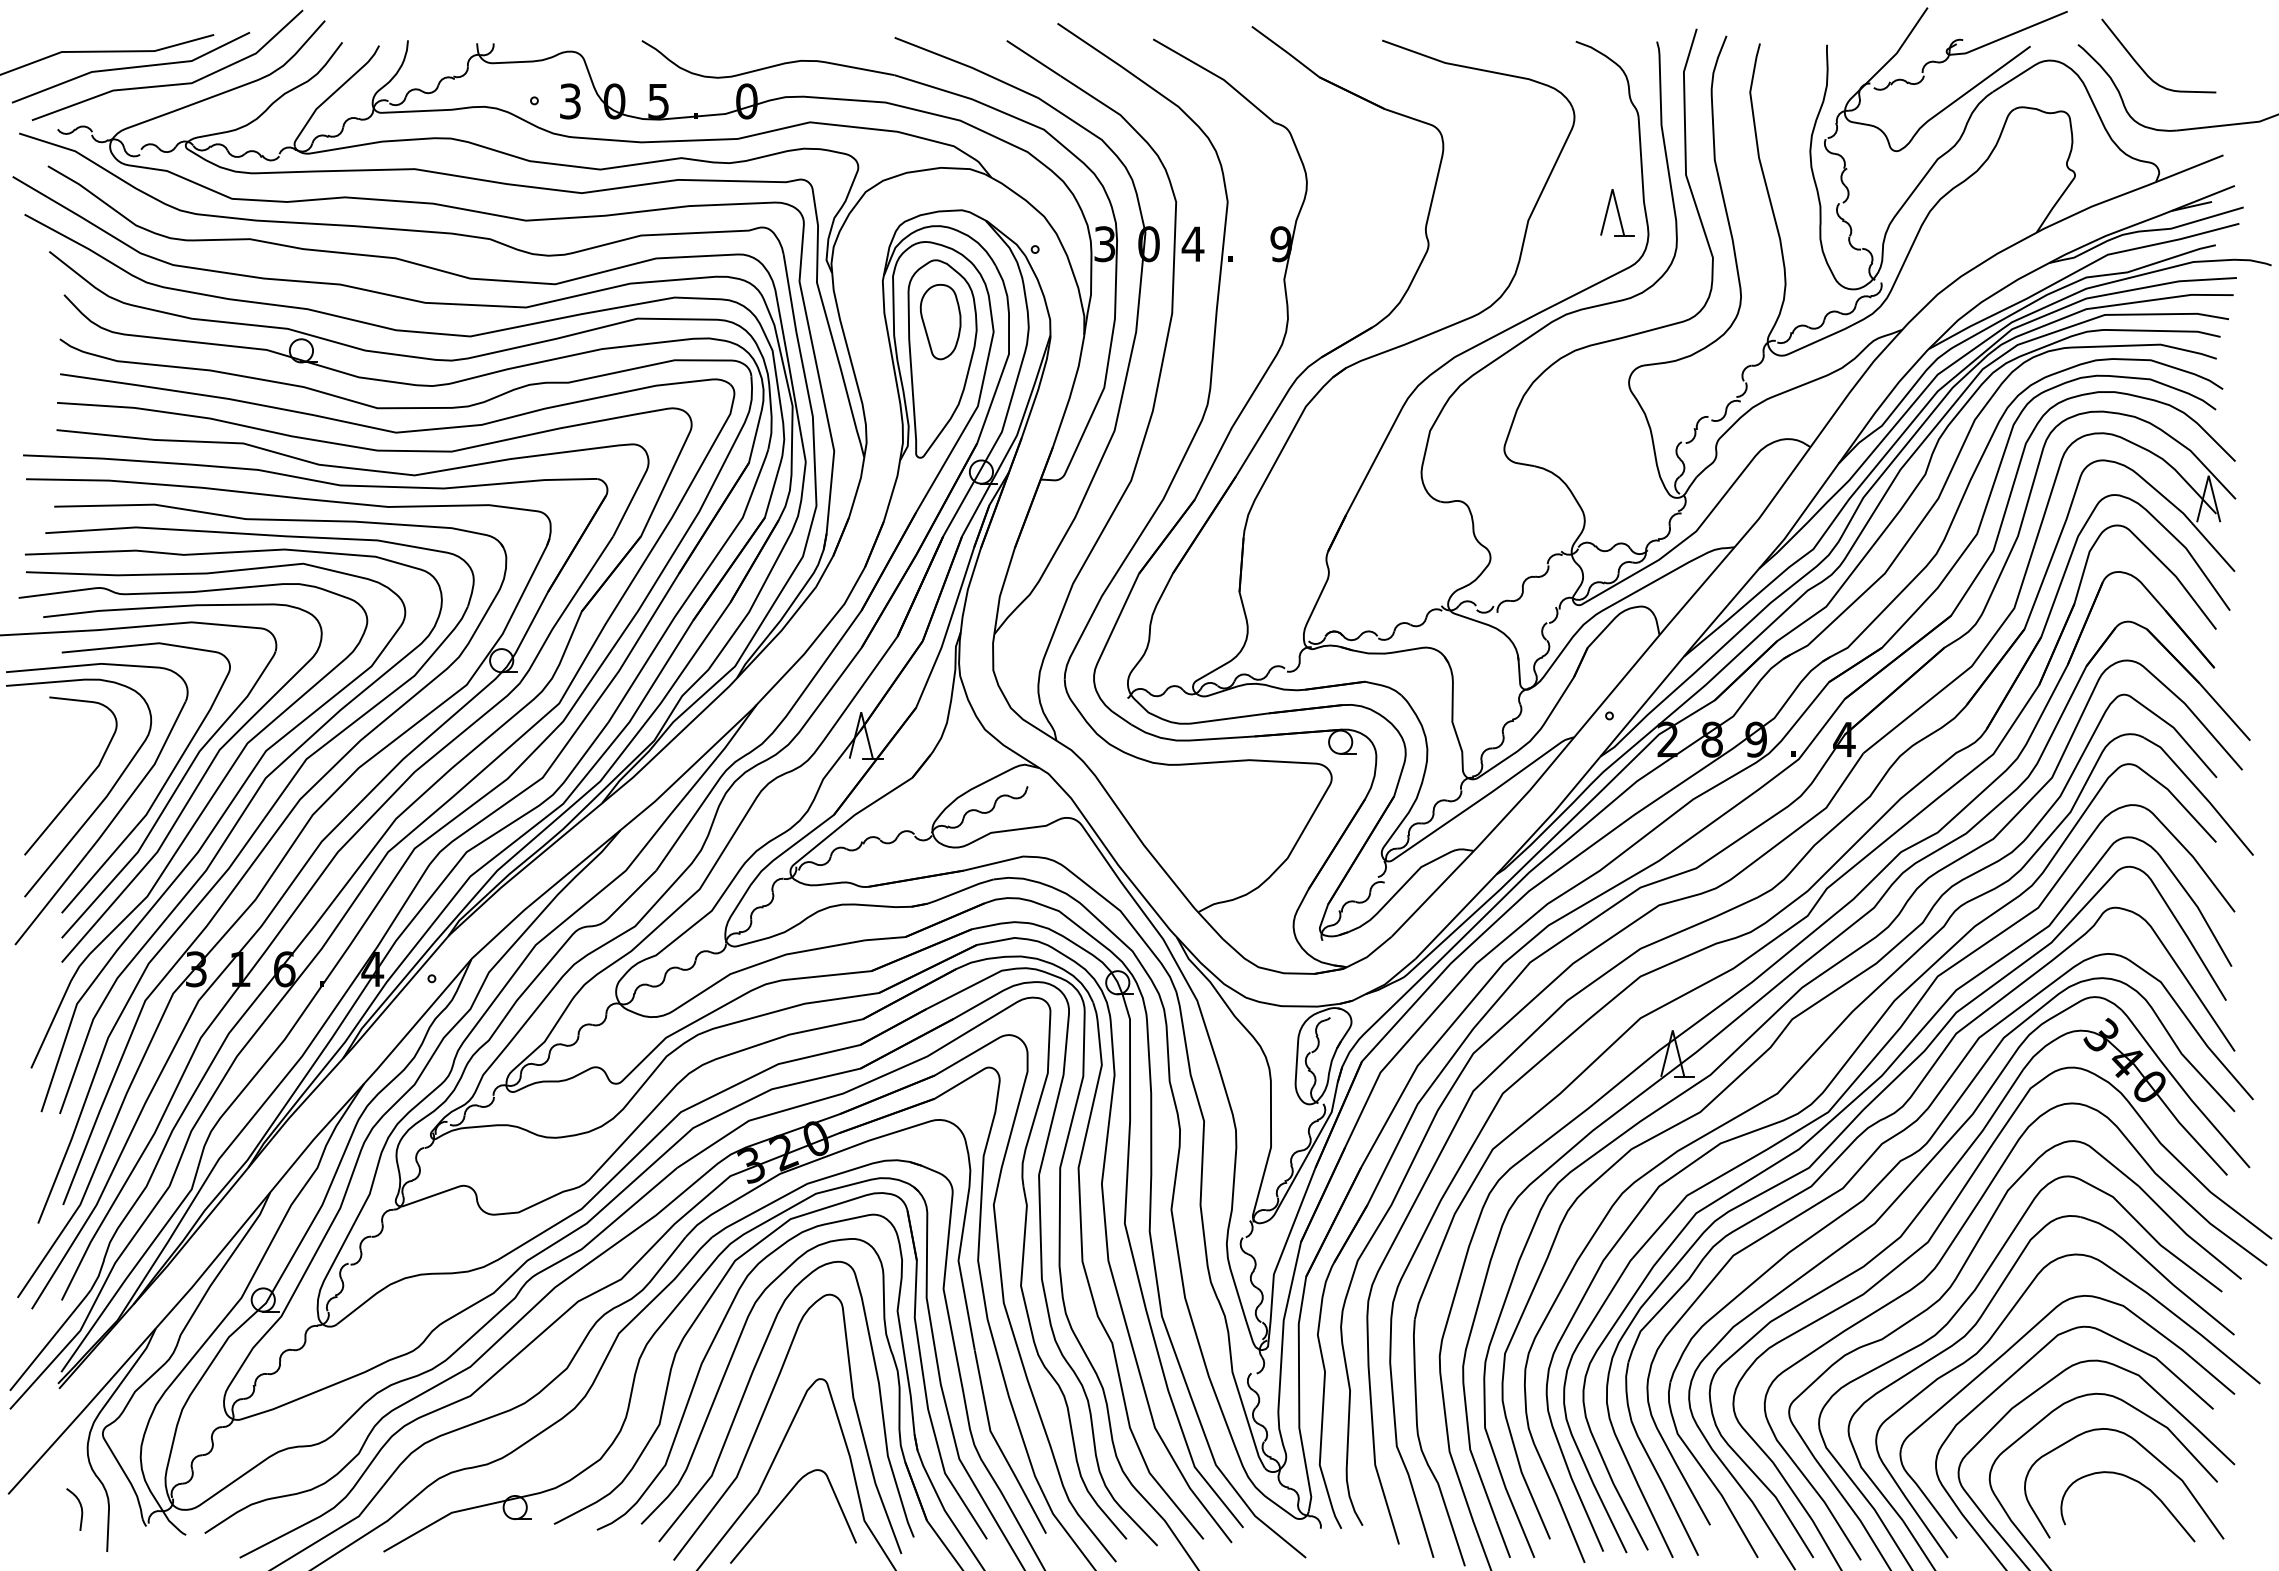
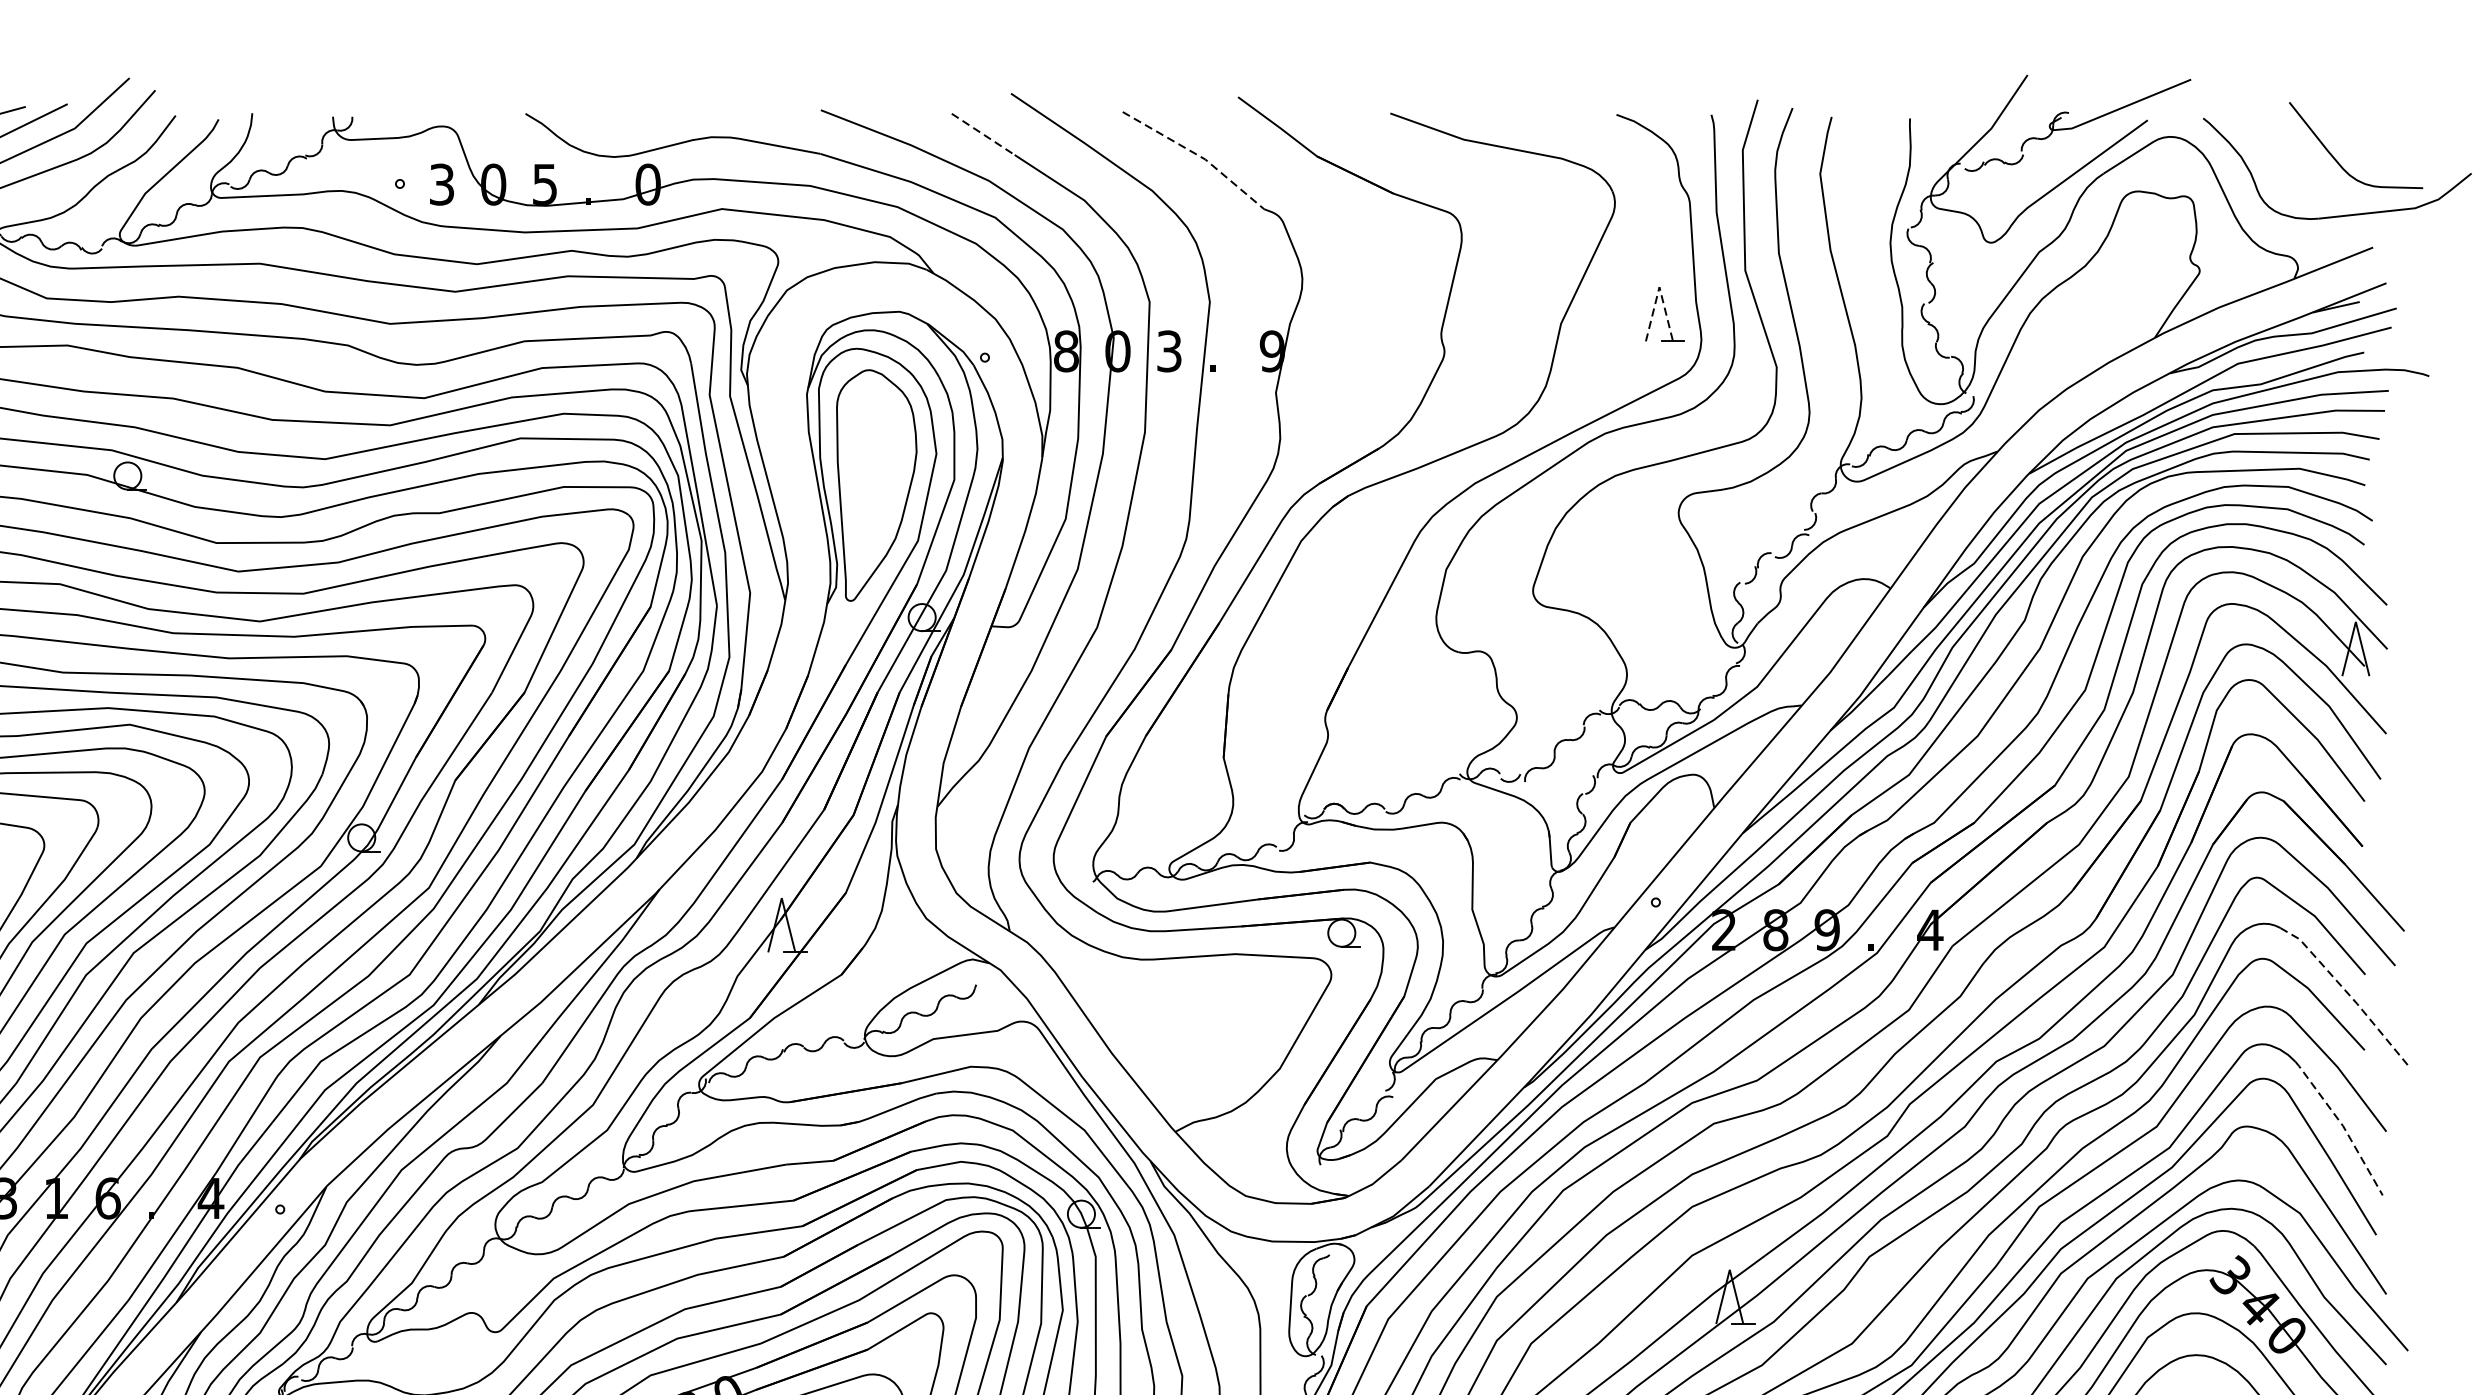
line: (1034, 58) -> (984, 134), solid -> dashed
curve: (2143, 69) -> (2338, 161), moved
line: (1217, 76) -> (1197, 155), solid -> dashed
line: (1612, 189) -> (1659, 287), solid -> dashed
text: (1104, 244) -> (1065, 351), 3 -> 8
text: (1192, 244) -> (1168, 351), 4 -> 3
part: (940, 322) -> (874, 442), removed
line: (2201, 793) -> (2347, 993), solid -> dashed
line: (2197, 907) -> (2342, 1126), solid -> dashed

